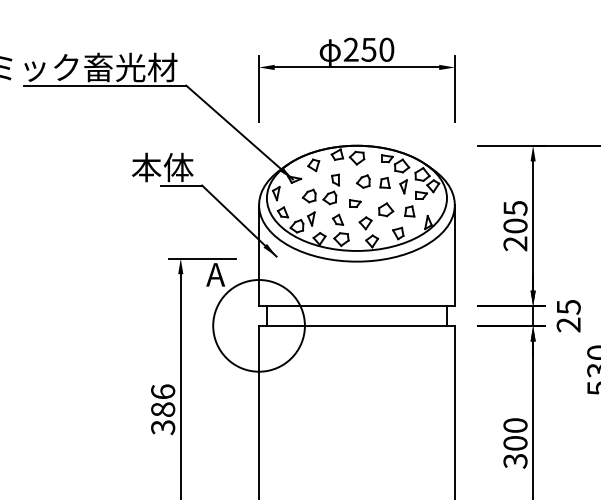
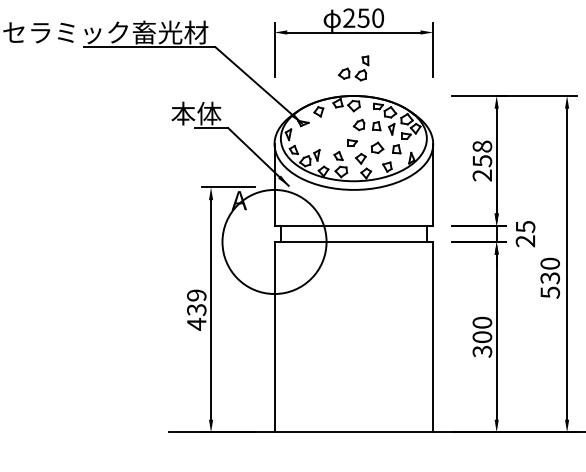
part: (320, 189) -> (353, 68), moved
text: (515, 216) -> (482, 153), 205 -> 258
circle: (259, 325) -> (274, 241), size x1.4
text: (162, 409) -> (196, 309), 386 -> 439

